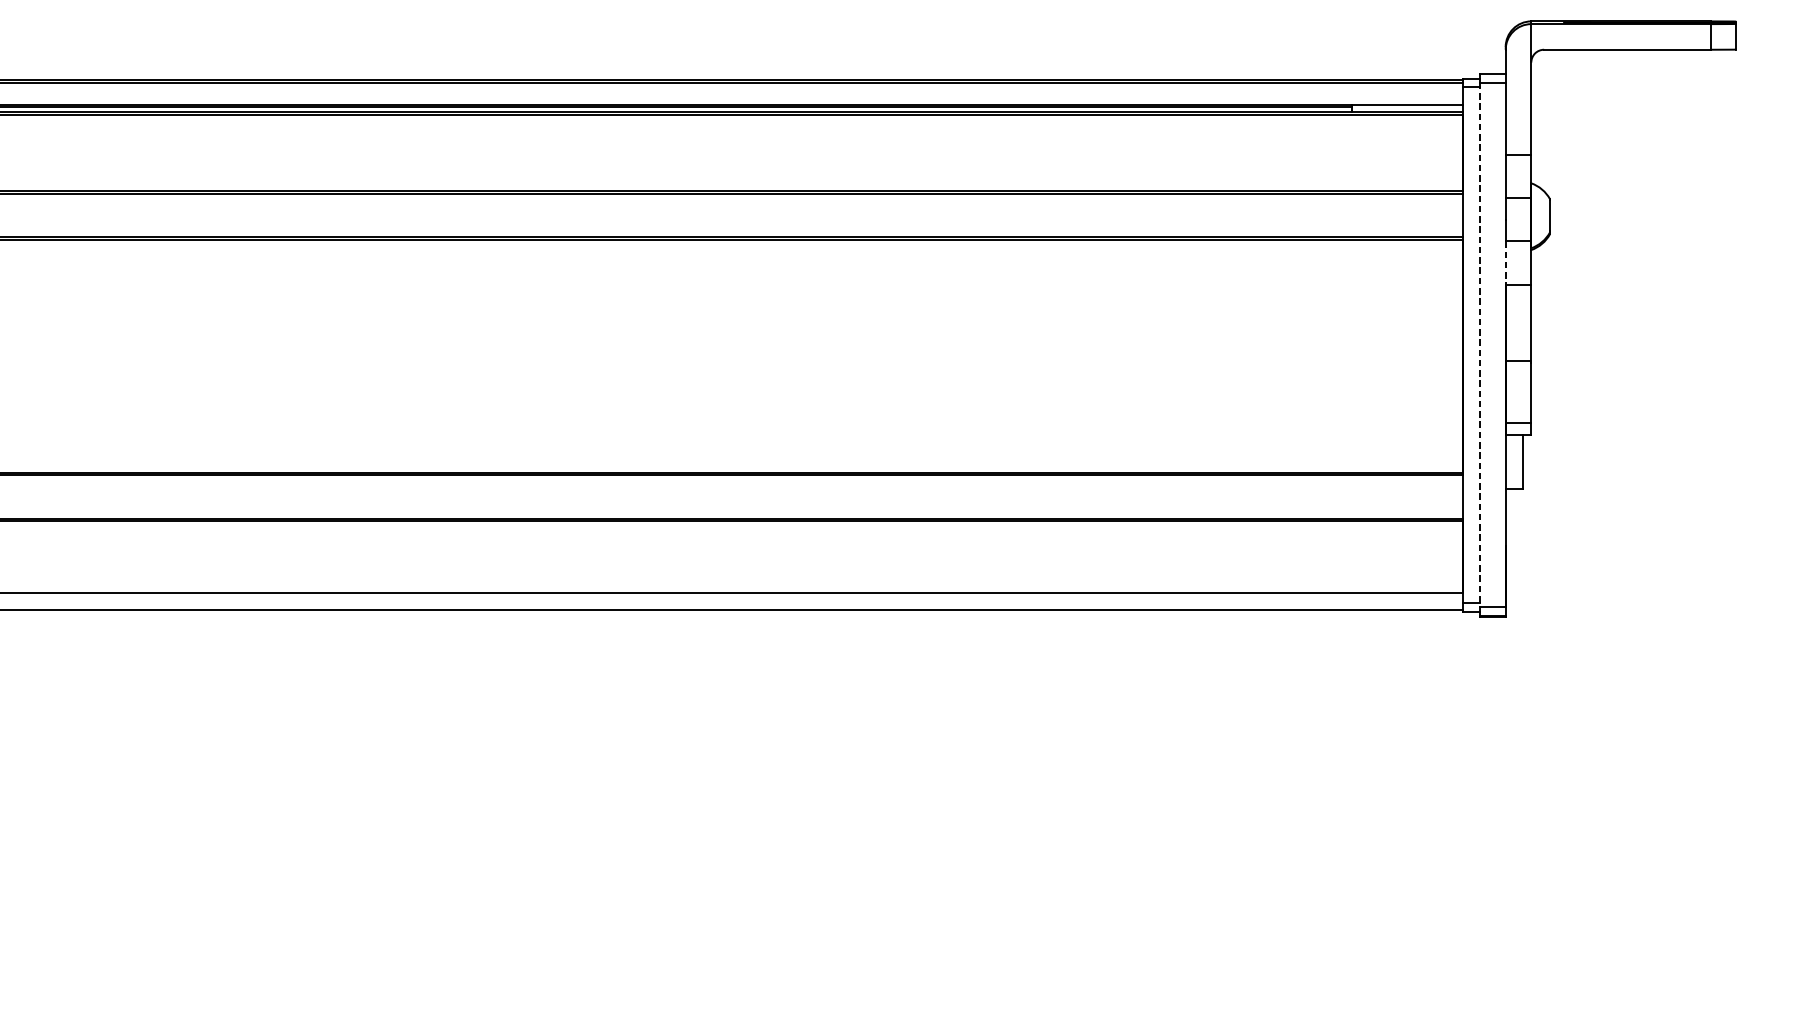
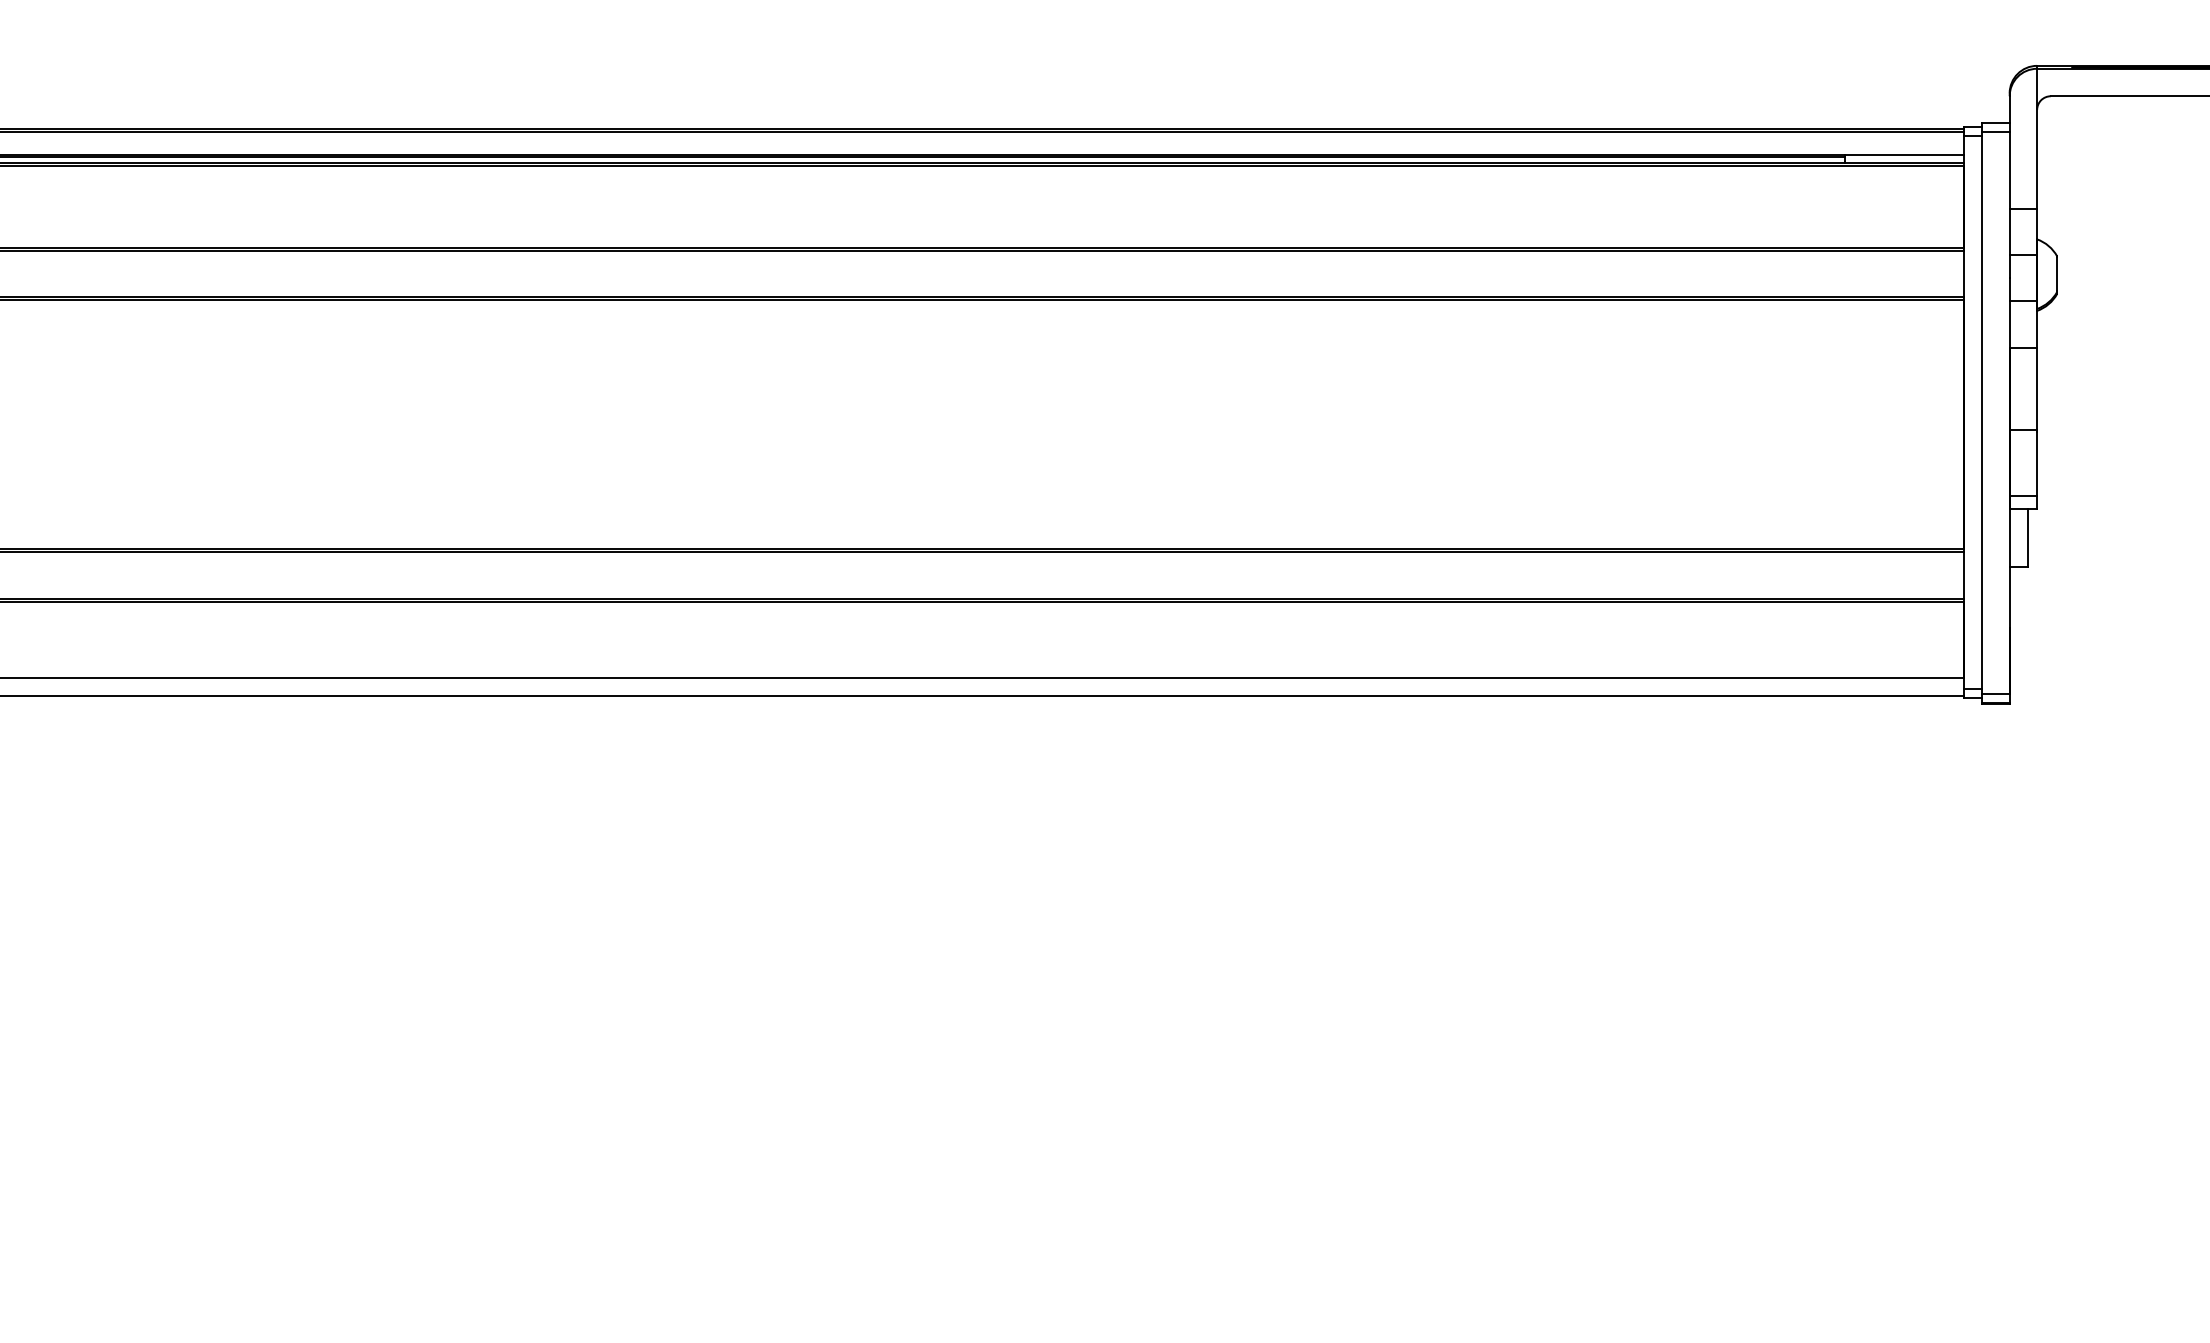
line: (1505, 263) -> (2009, 325), dashed -> solid
line: (1480, 344) -> (1982, 412), dashed -> solid

